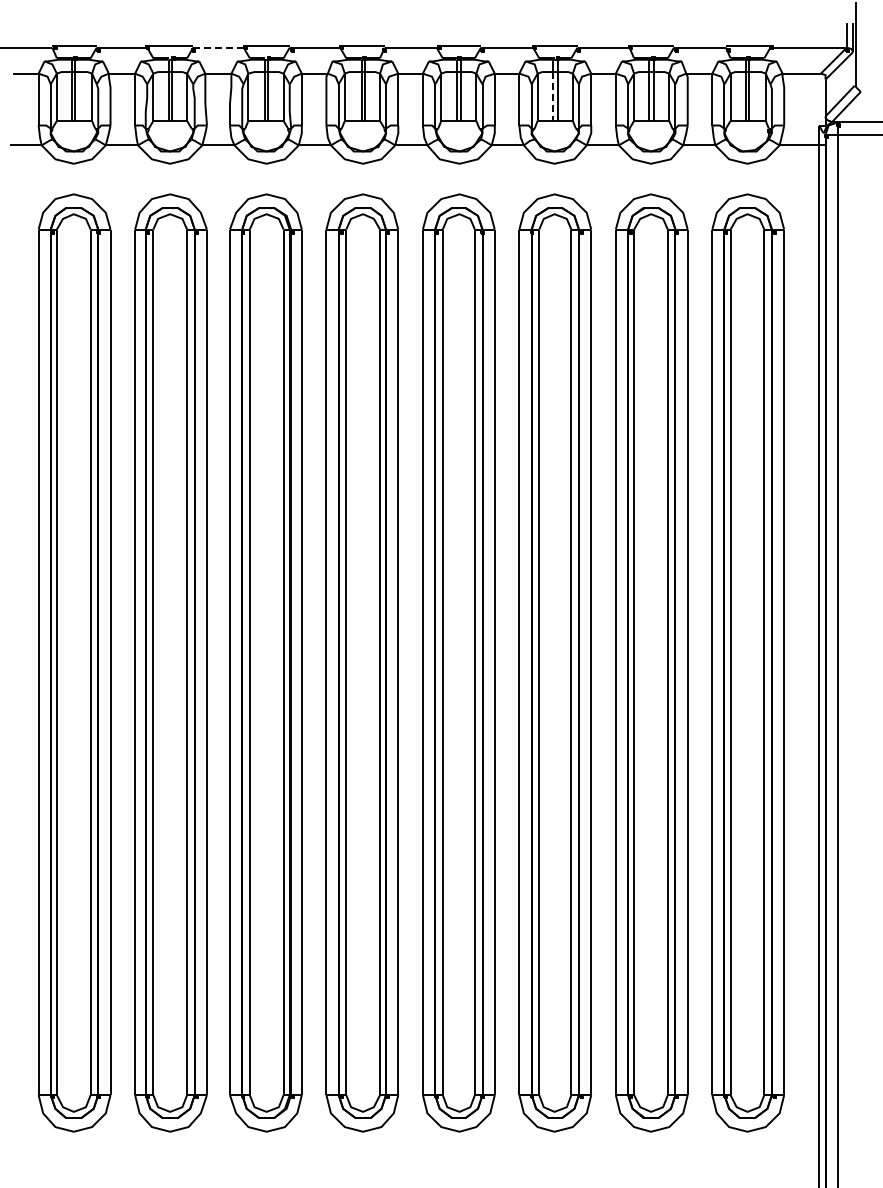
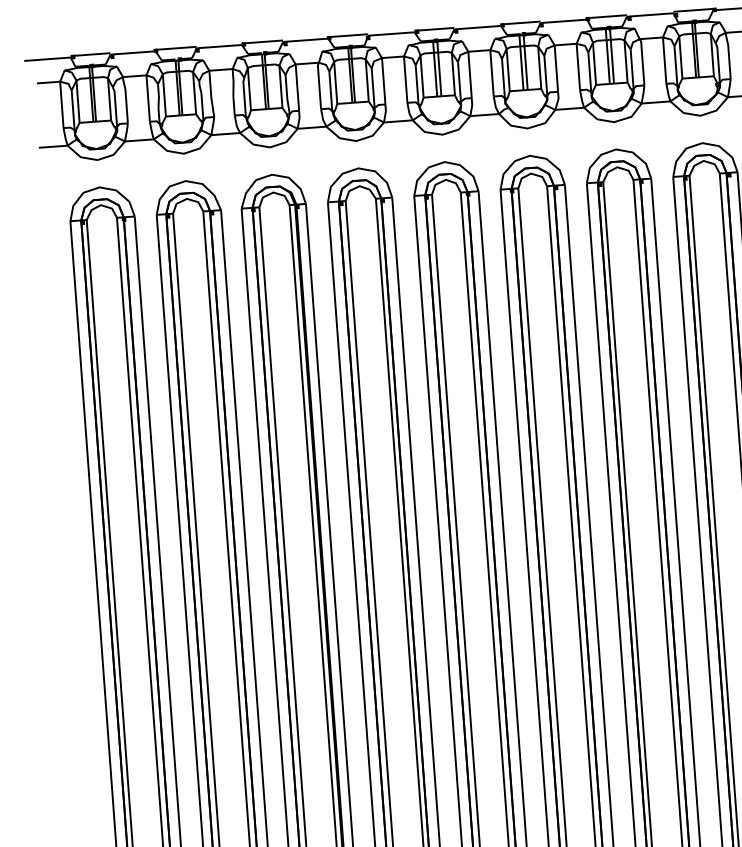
line: (218, 47) -> (219, 46), dashed -> solid
line: (552, 97) -> (521, 69), dashed -> solid

